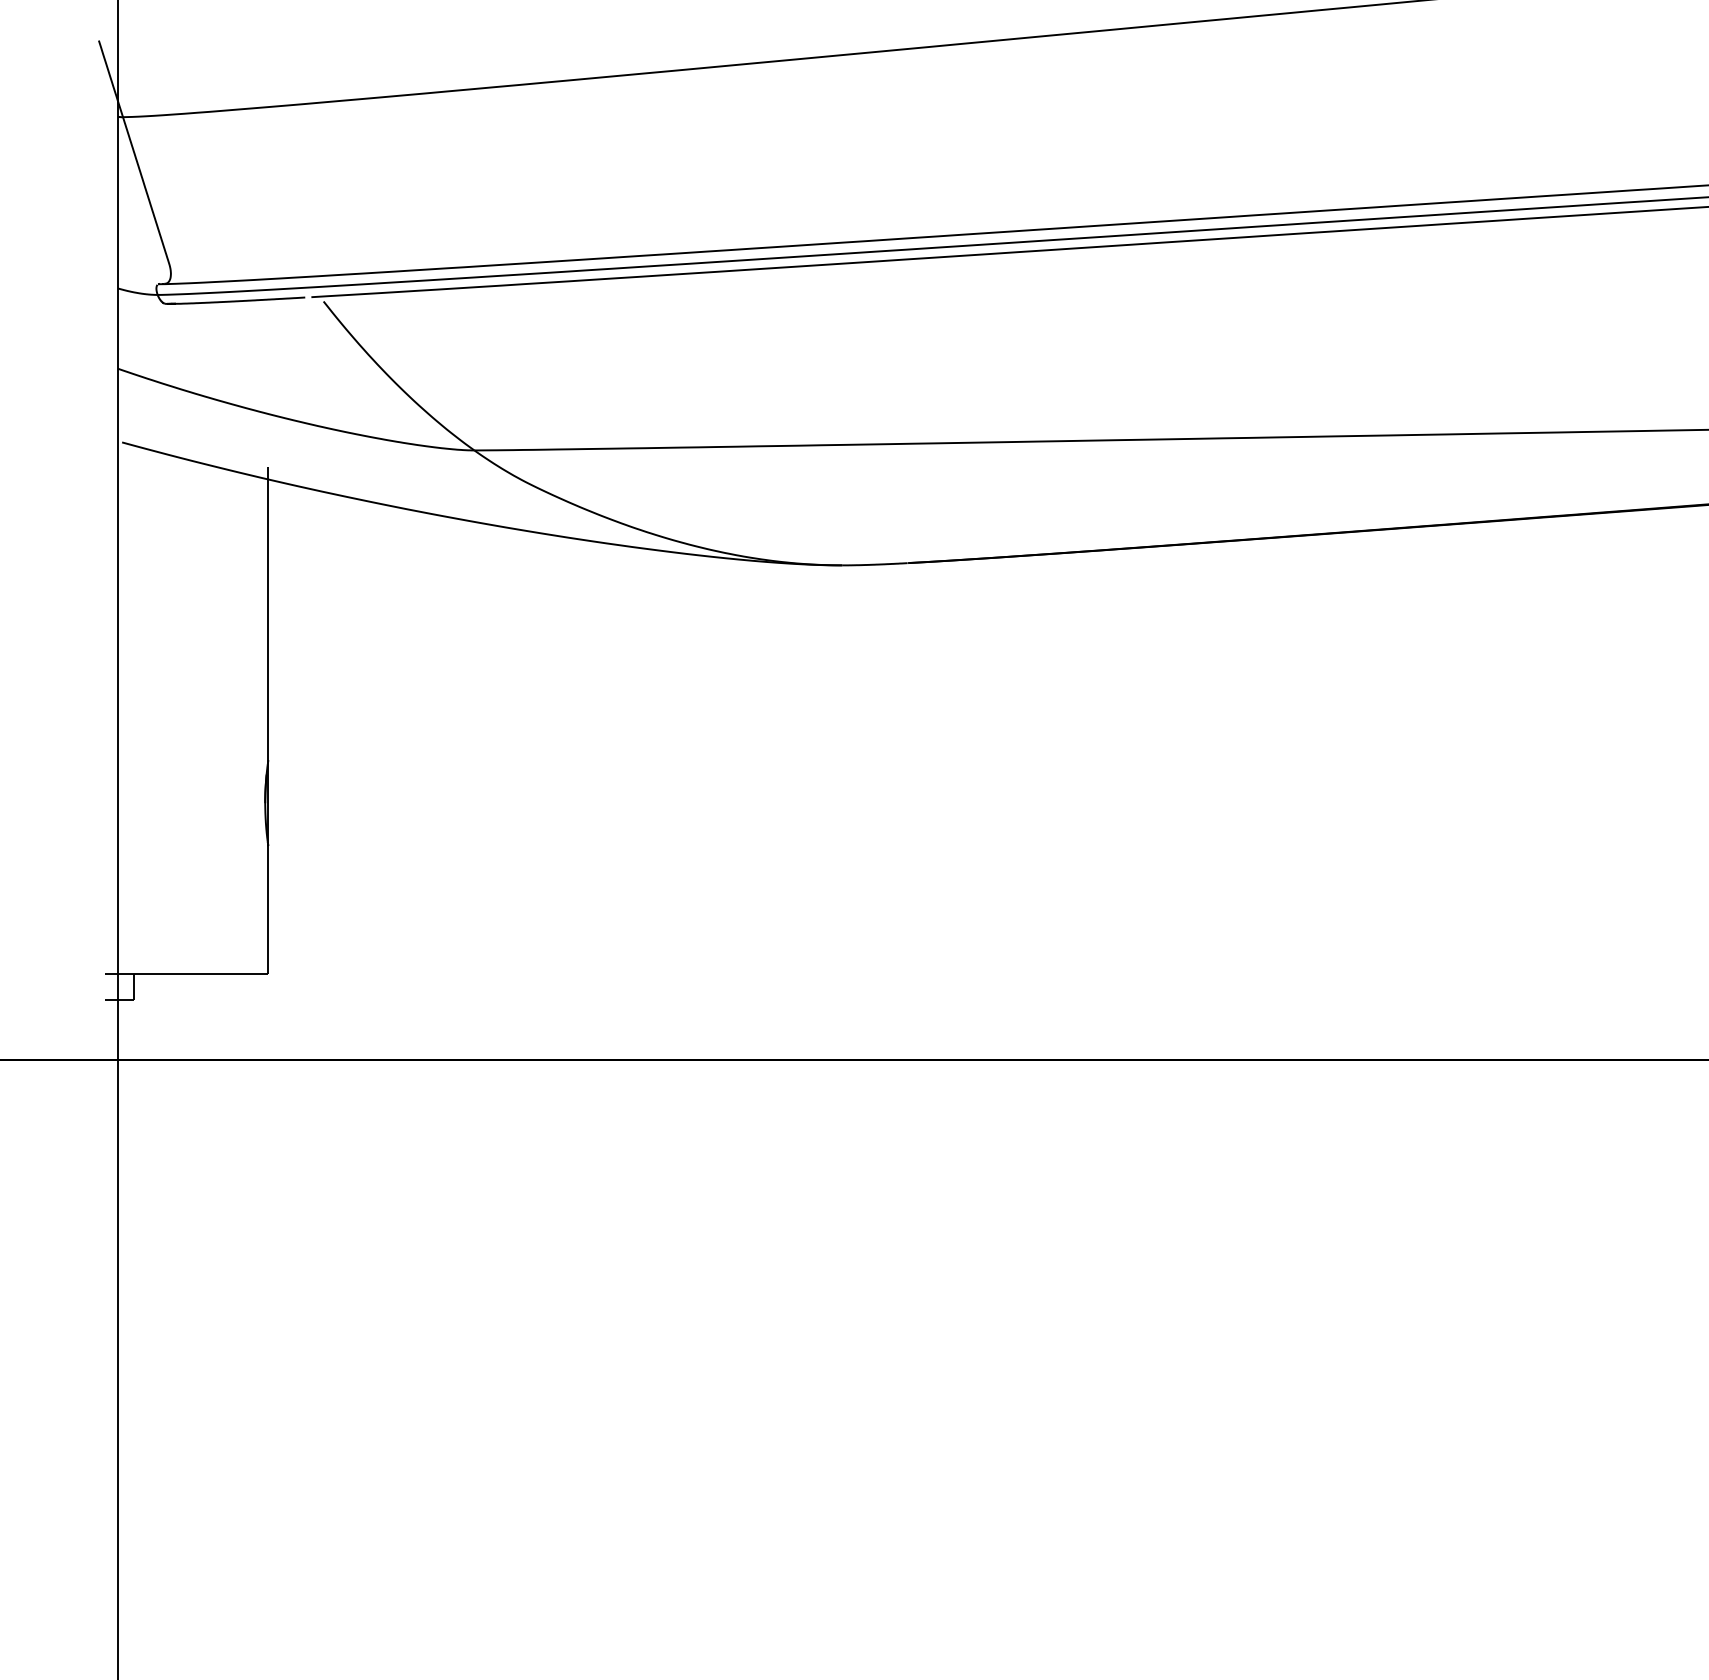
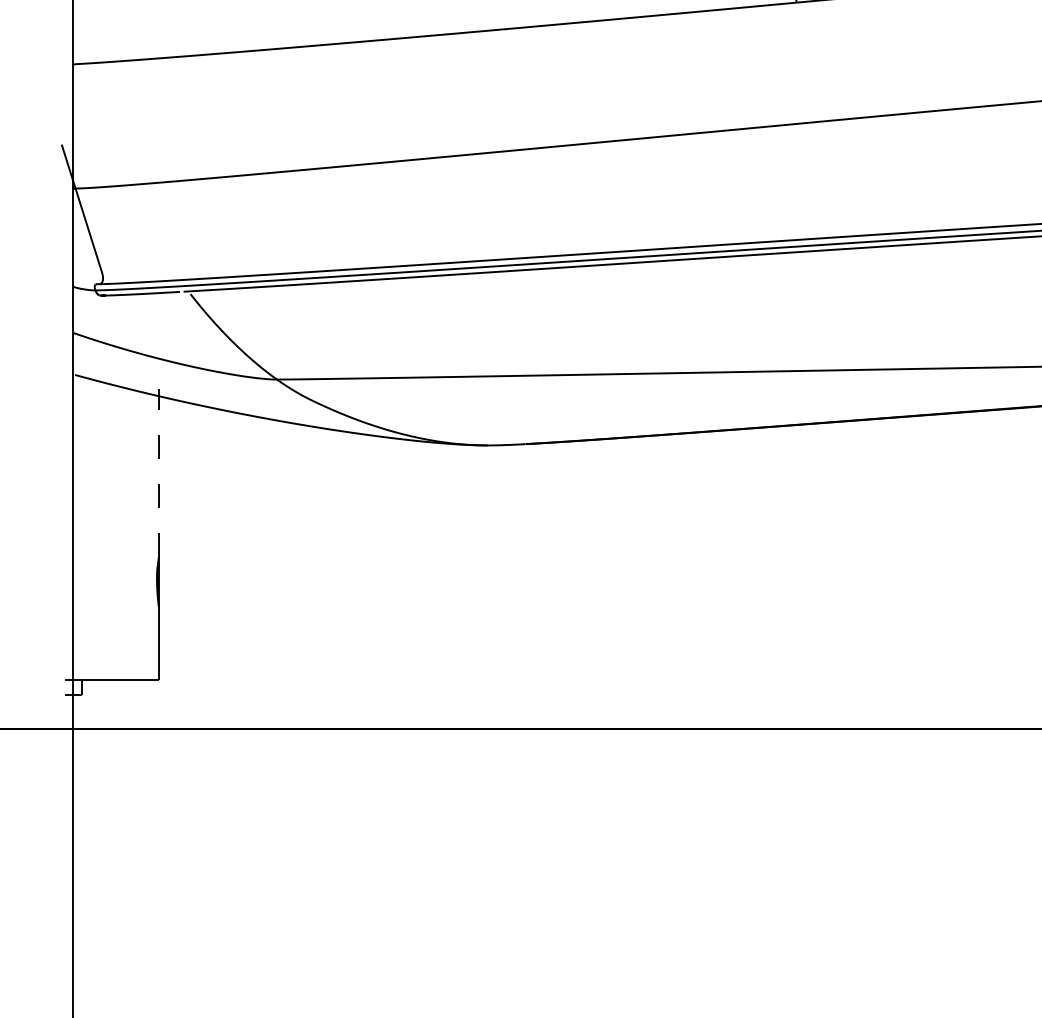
line: (267, 612) -> (158, 472), solid -> dashed

